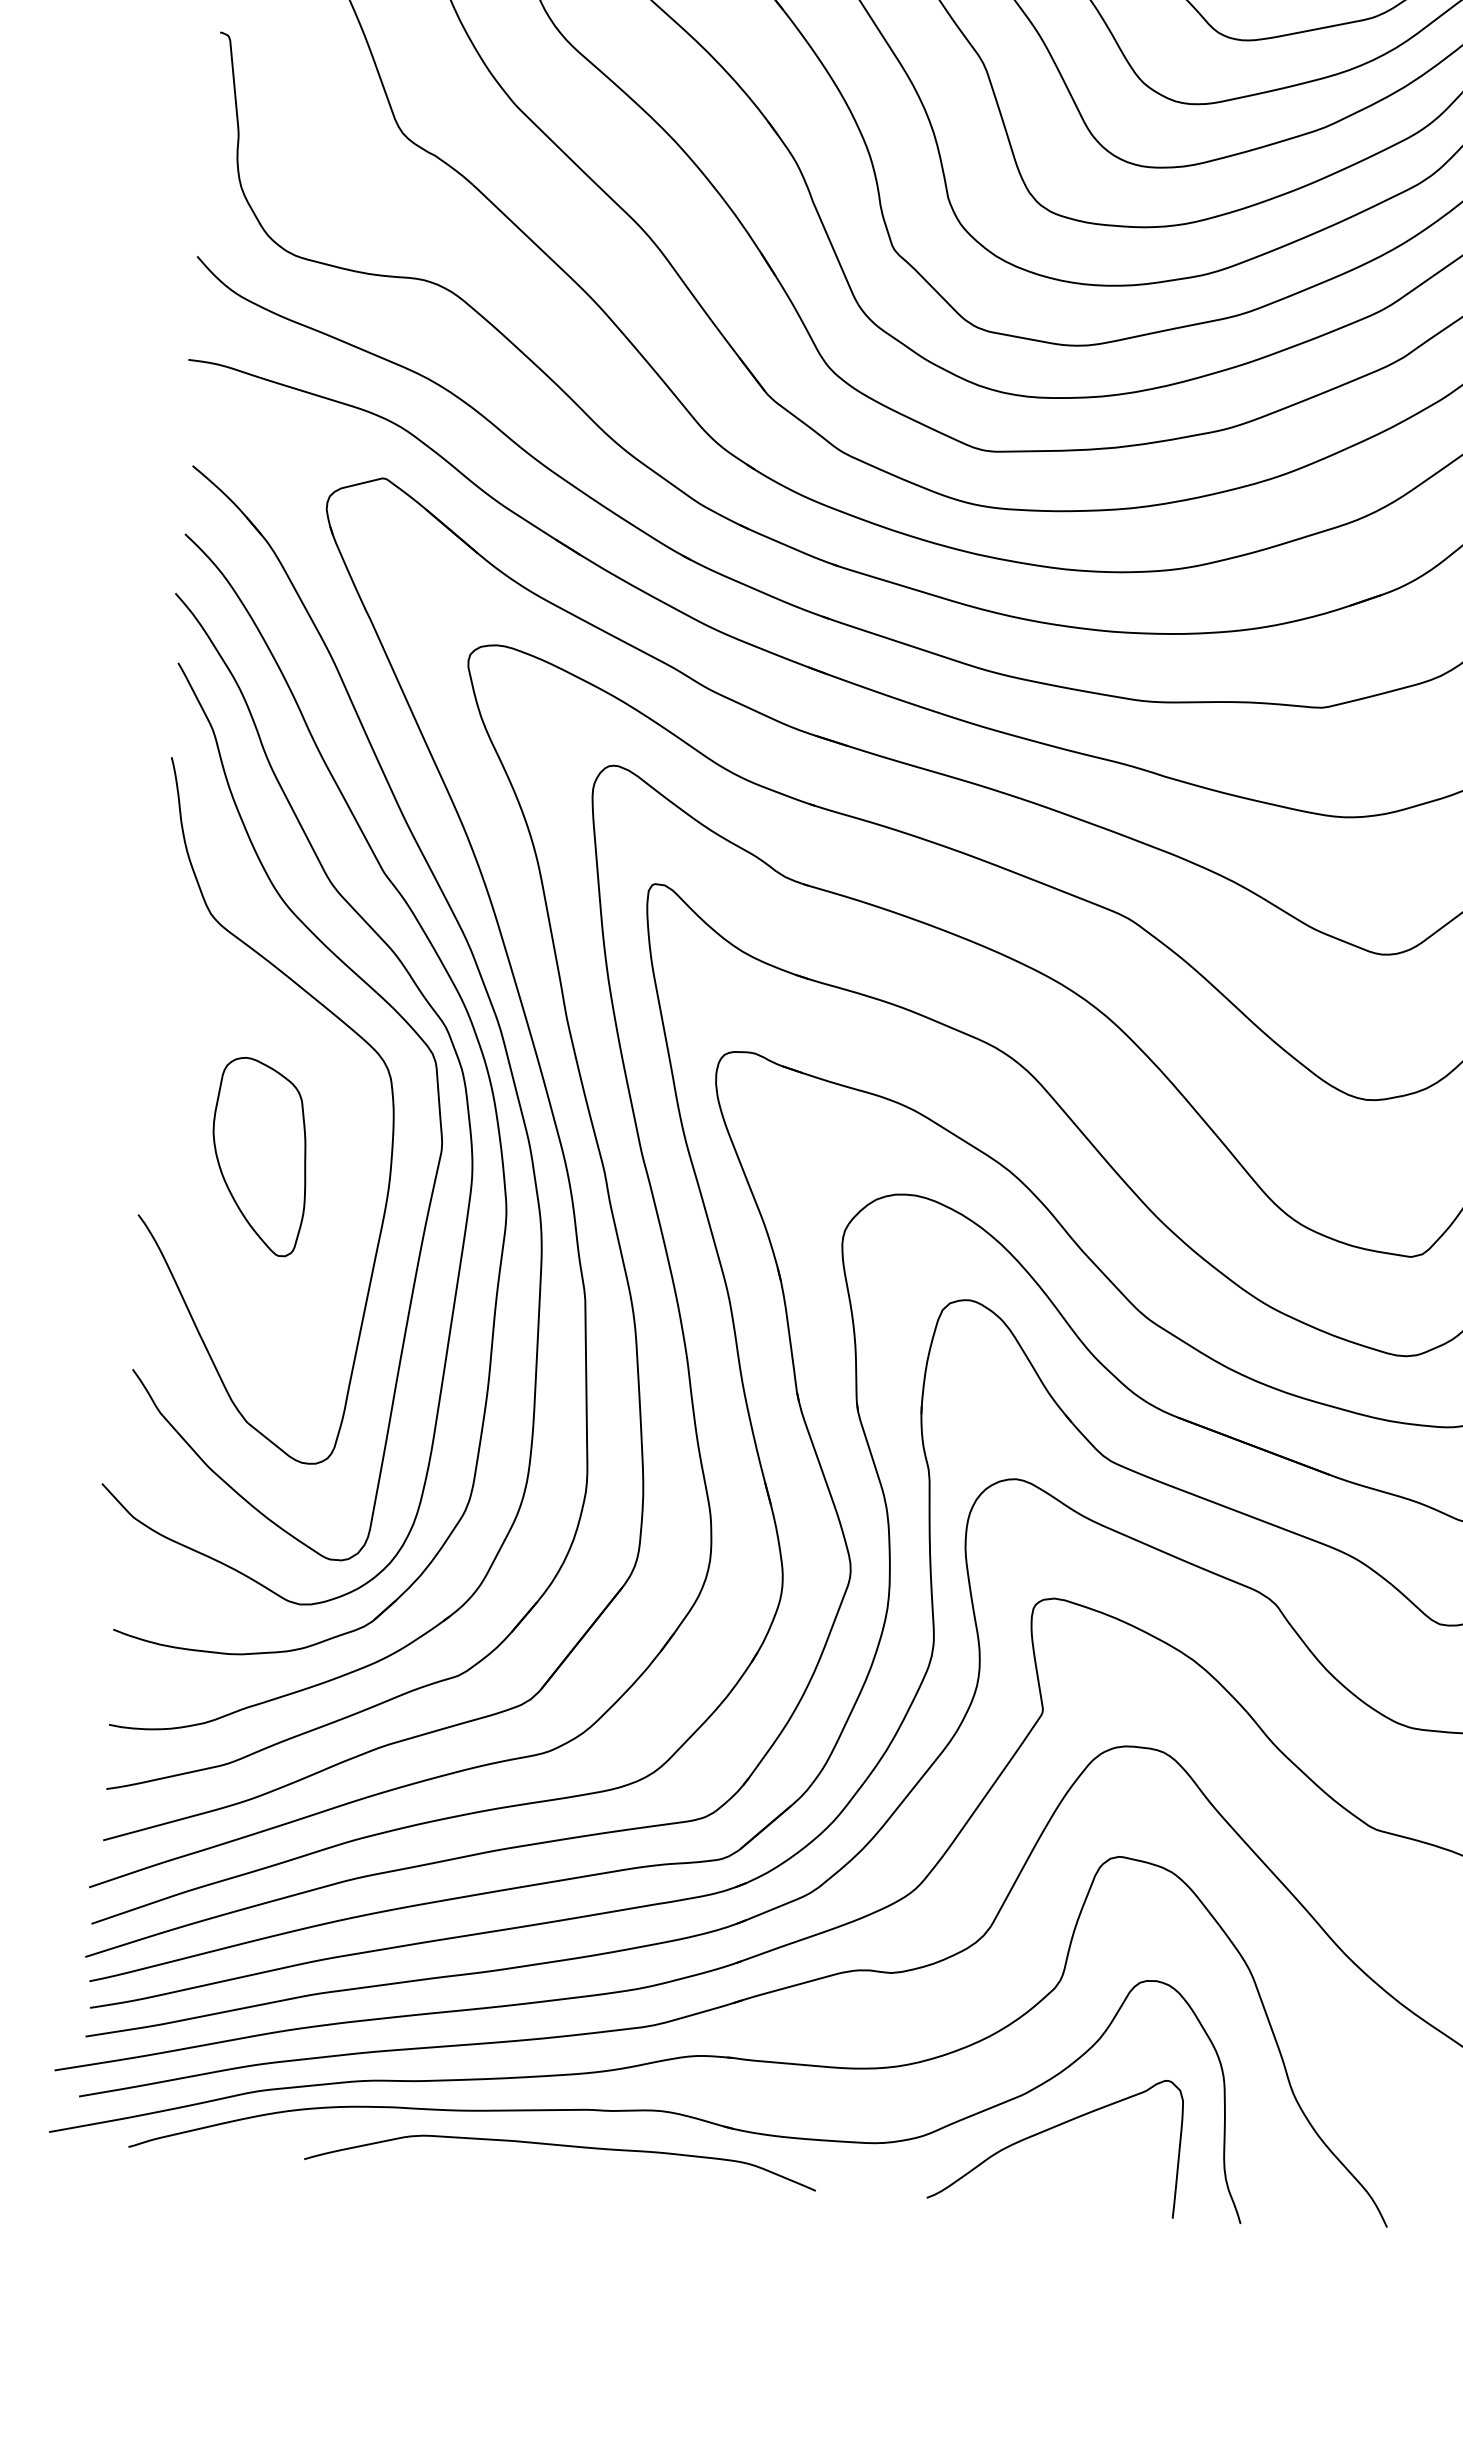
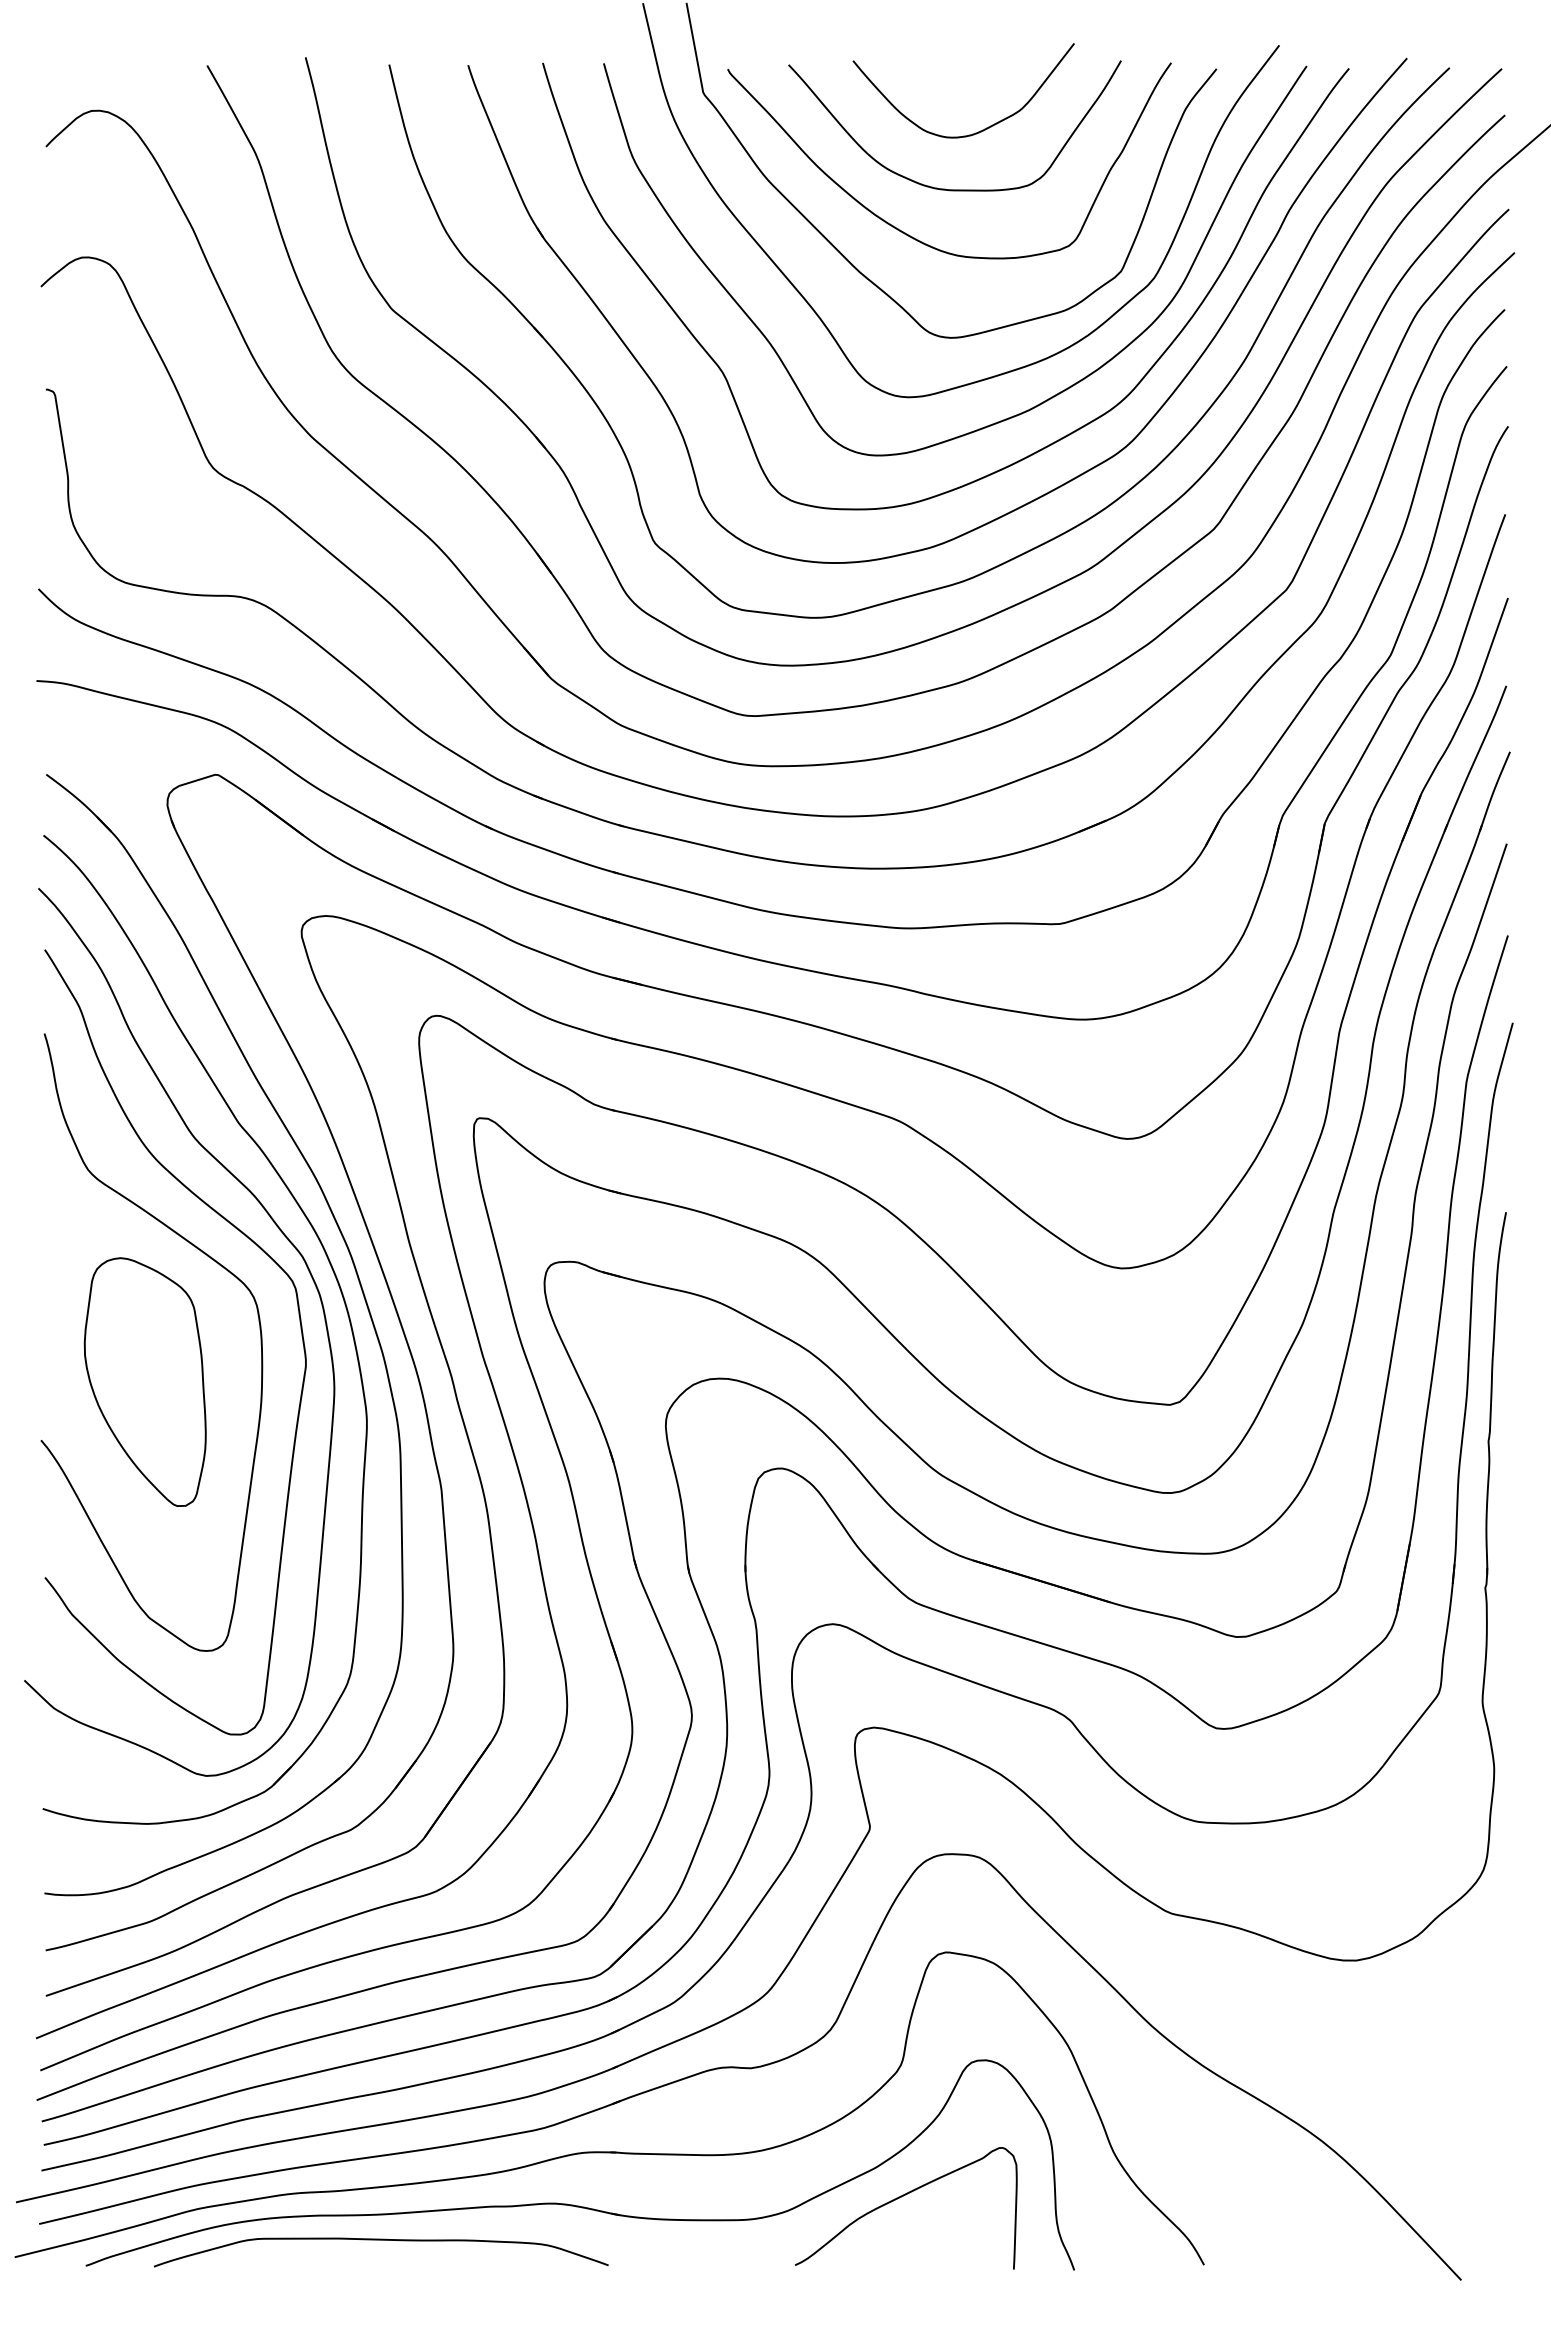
part: (258, 1156) -> (144, 1381), size x1.43
curve: (562, 2146) -> (381, 2240), moved

